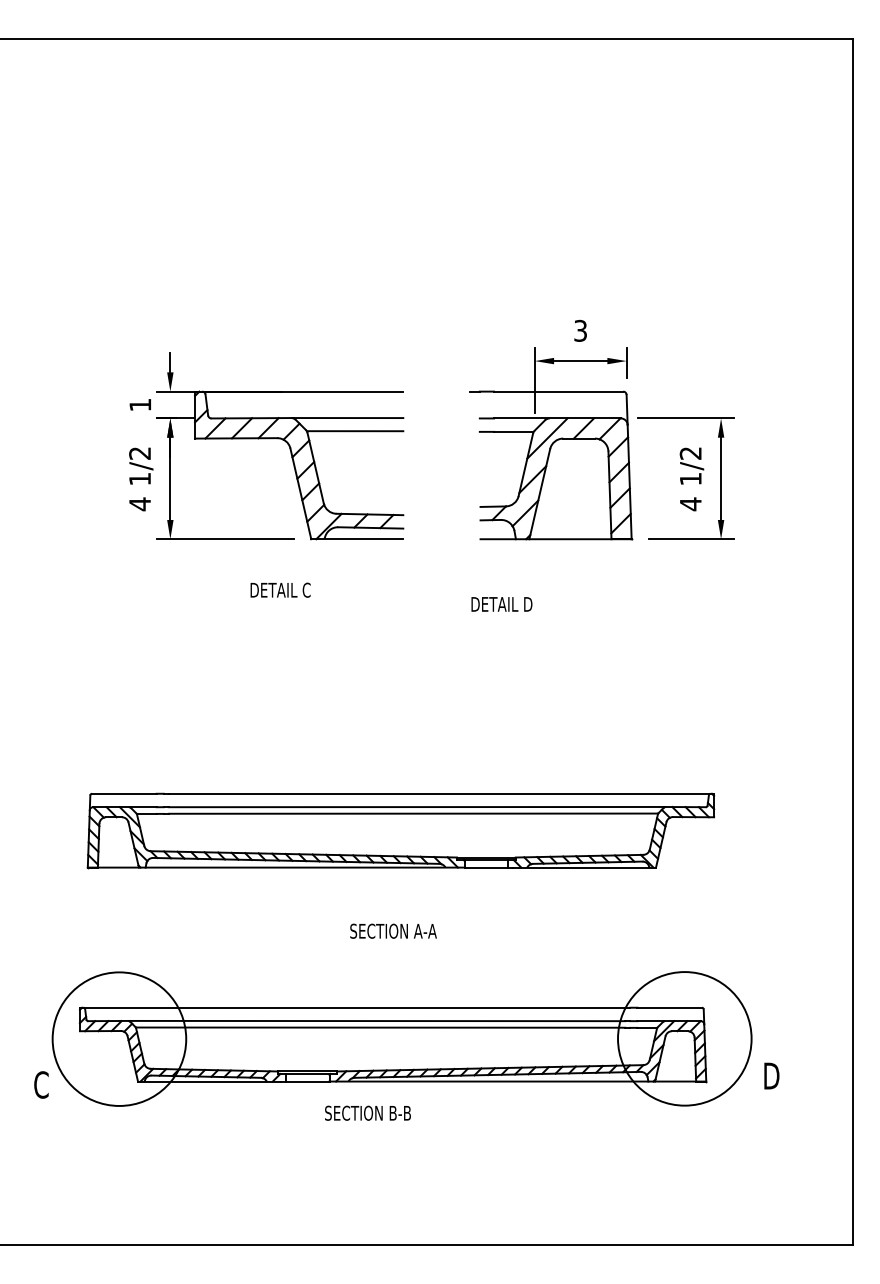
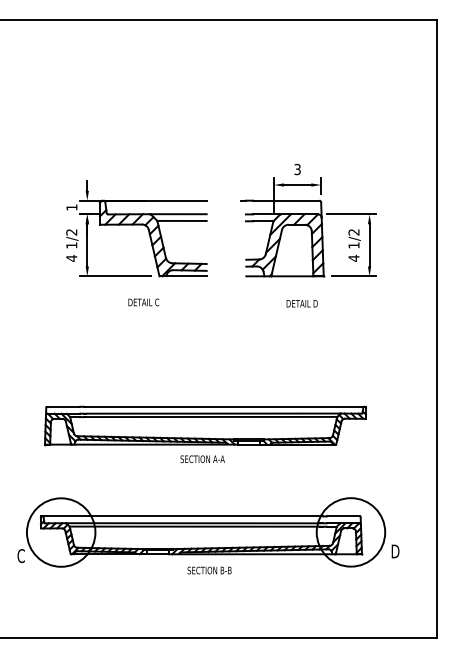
text: (500, 603) -> (301, 303), moved
text: (393, 931) -> (202, 459), moved
text: (367, 1113) -> (209, 570), moved

